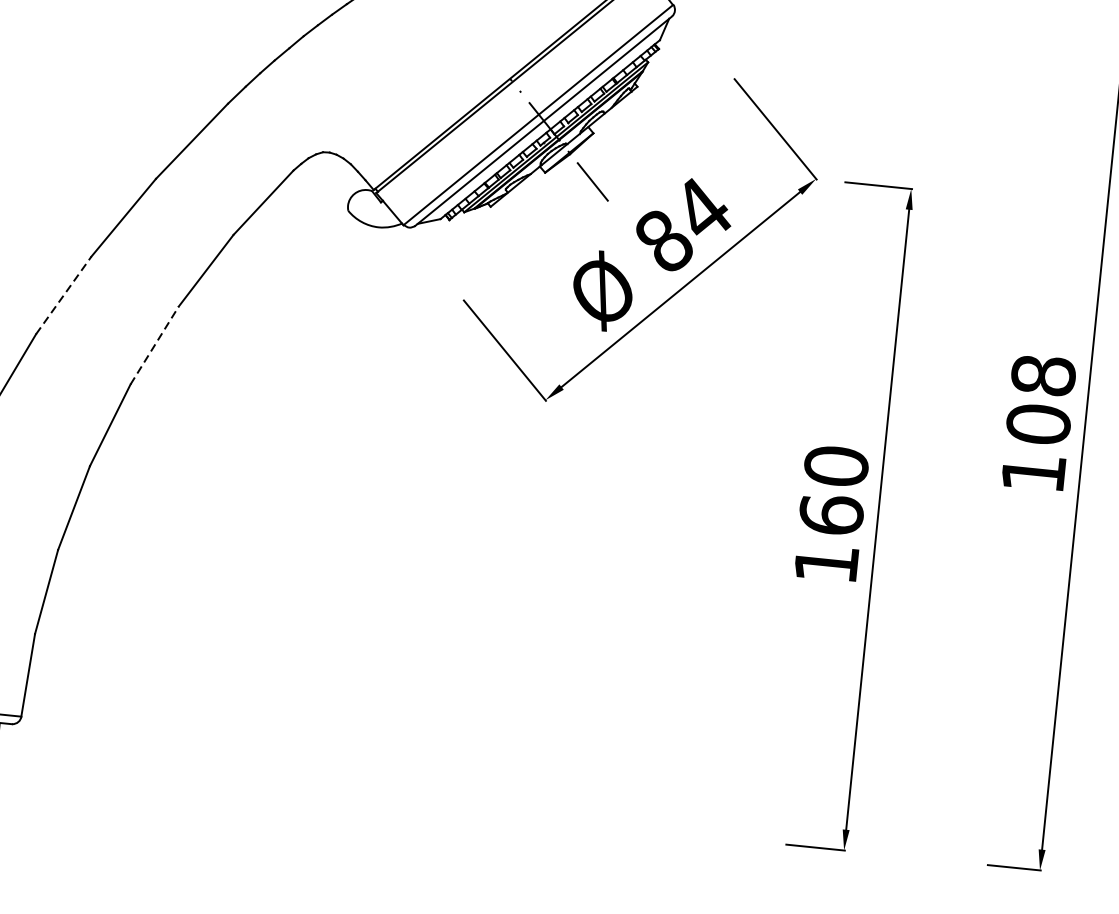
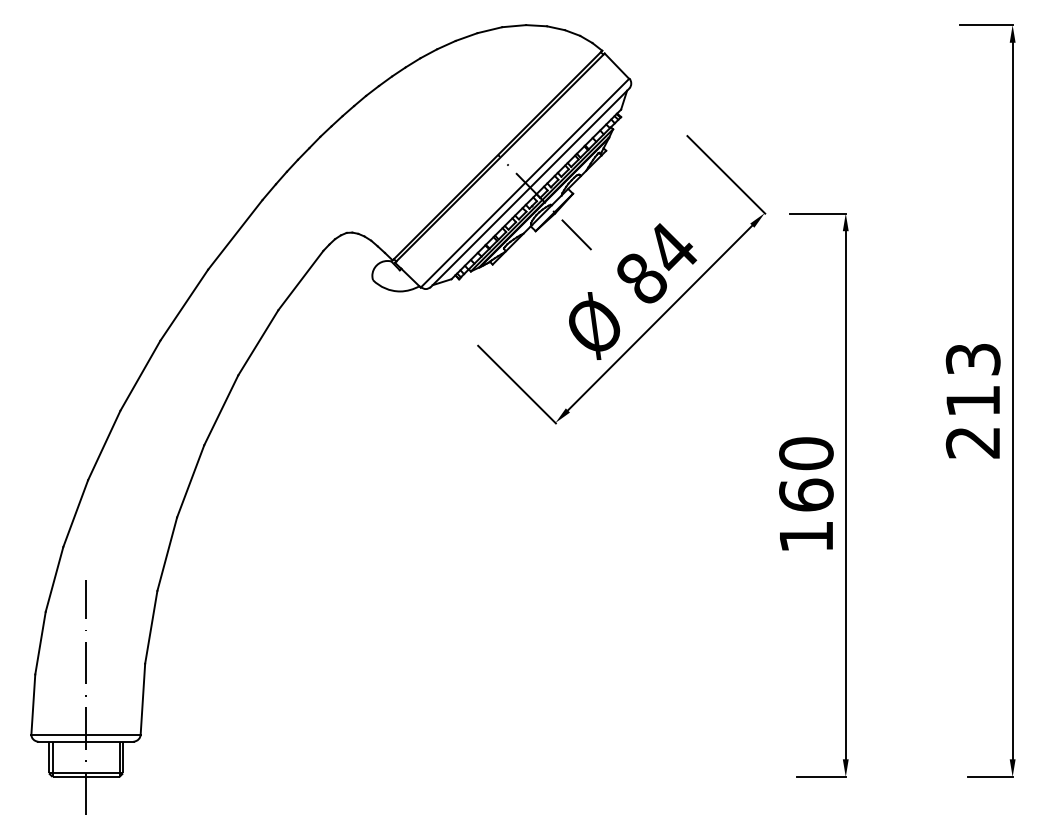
line: (63, 295) -> (140, 375), dashed -> solid
line: (154, 345) -> (221, 410), dashed -> solid
text: (1037, 423) -> (972, 400), 108 -> 213

